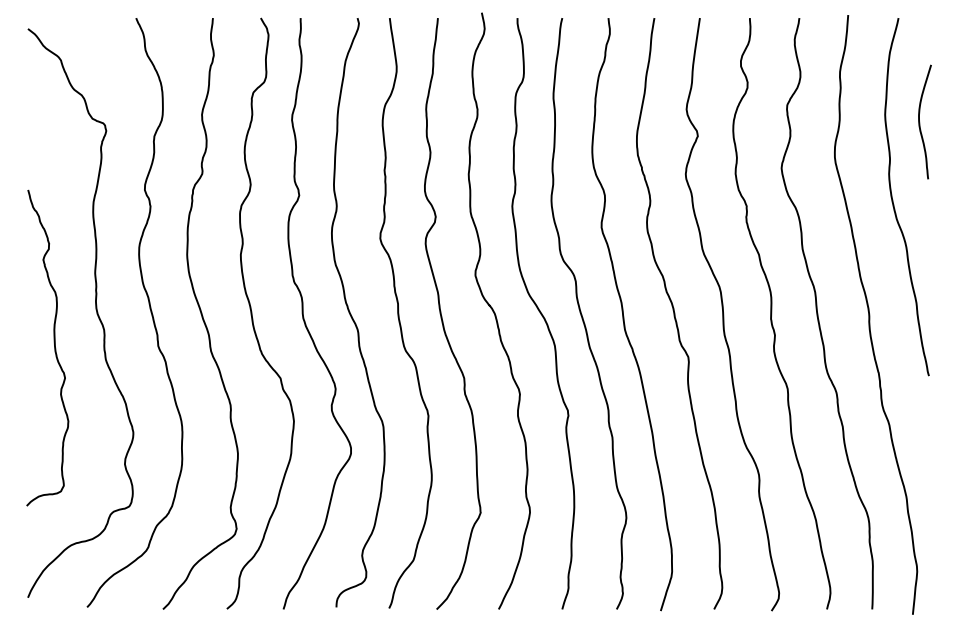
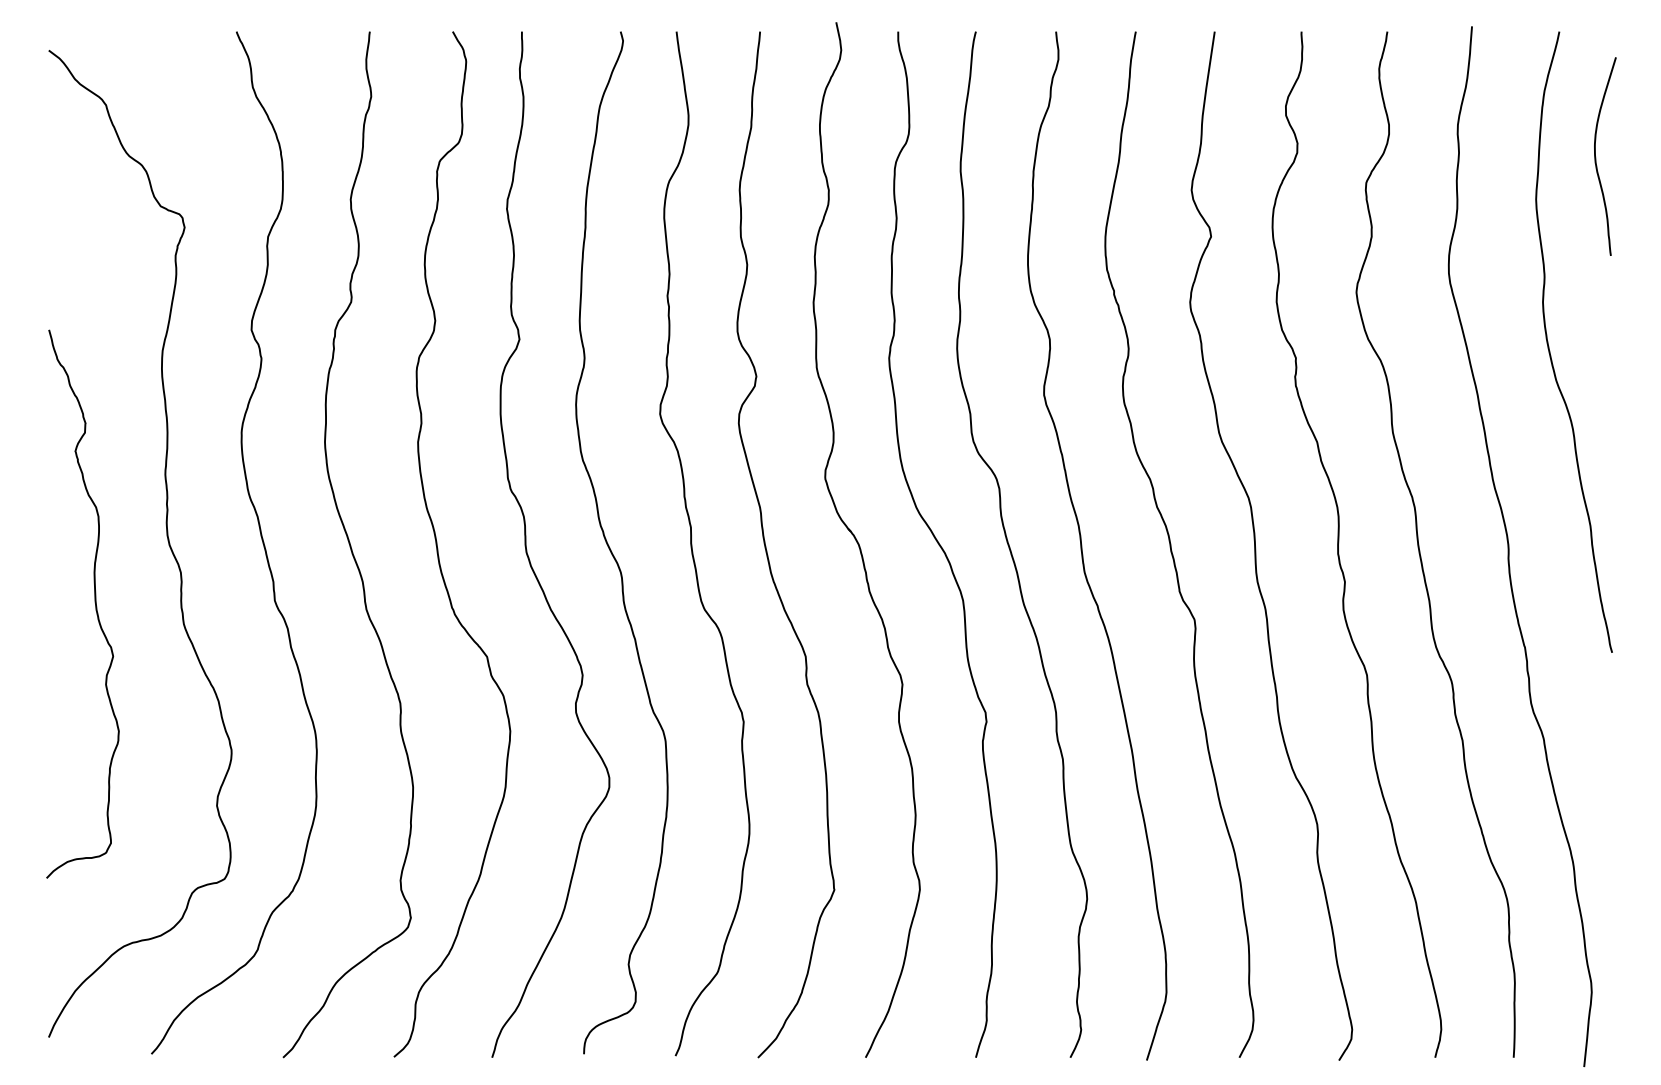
curve: (920, 122) -> (1597, 157), moved

